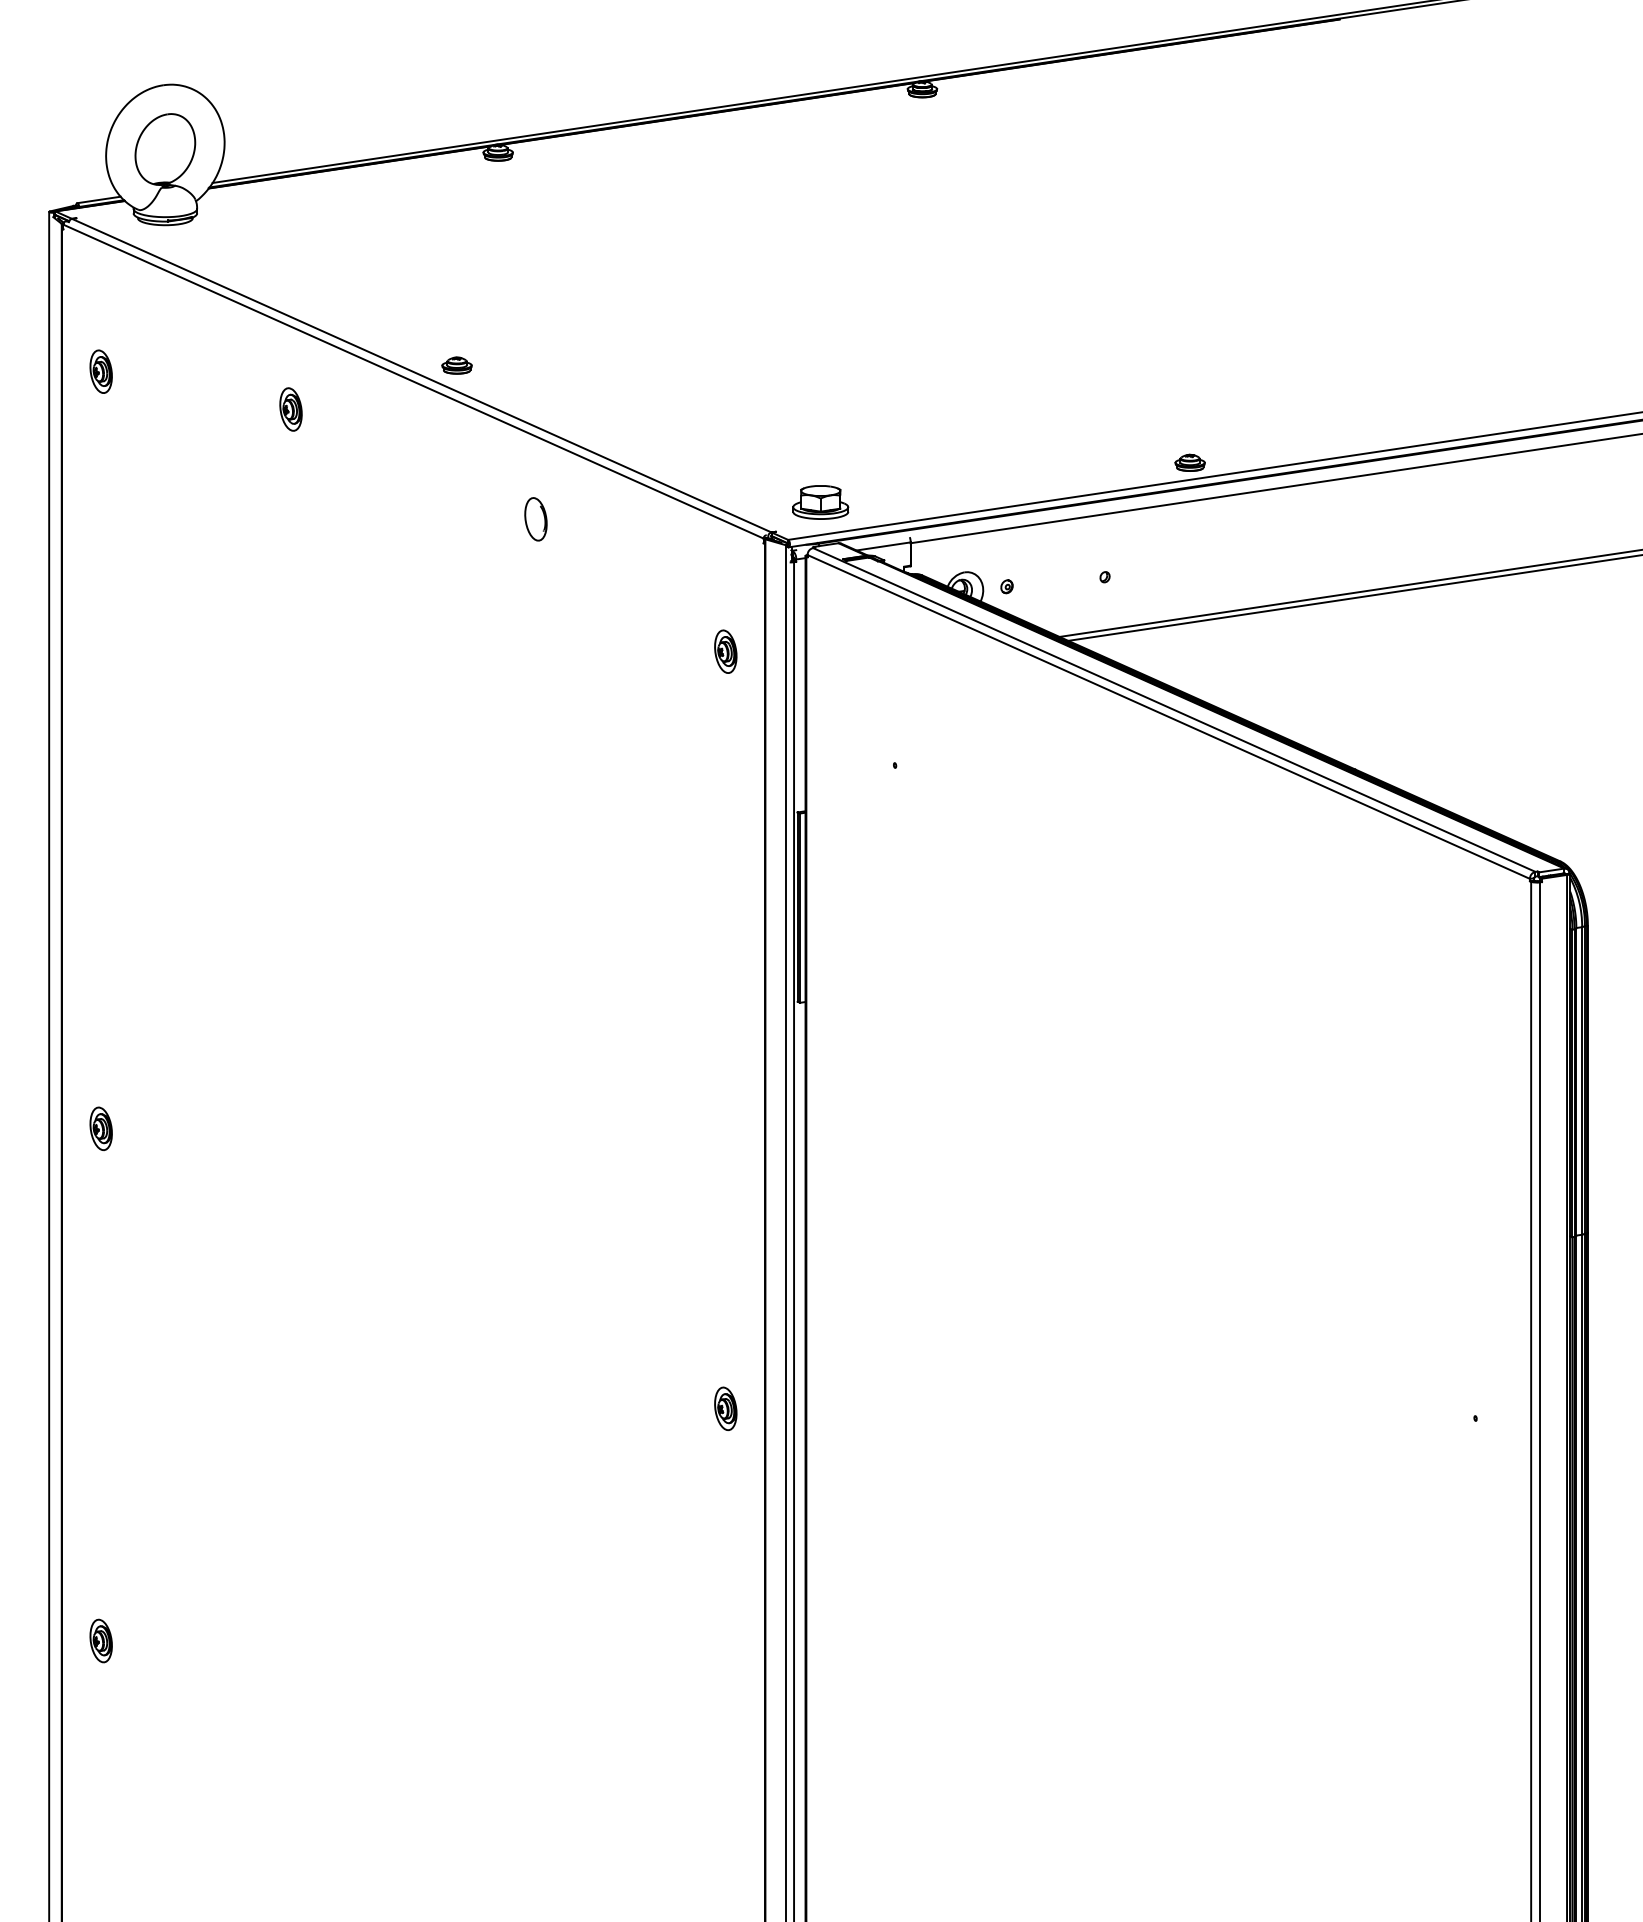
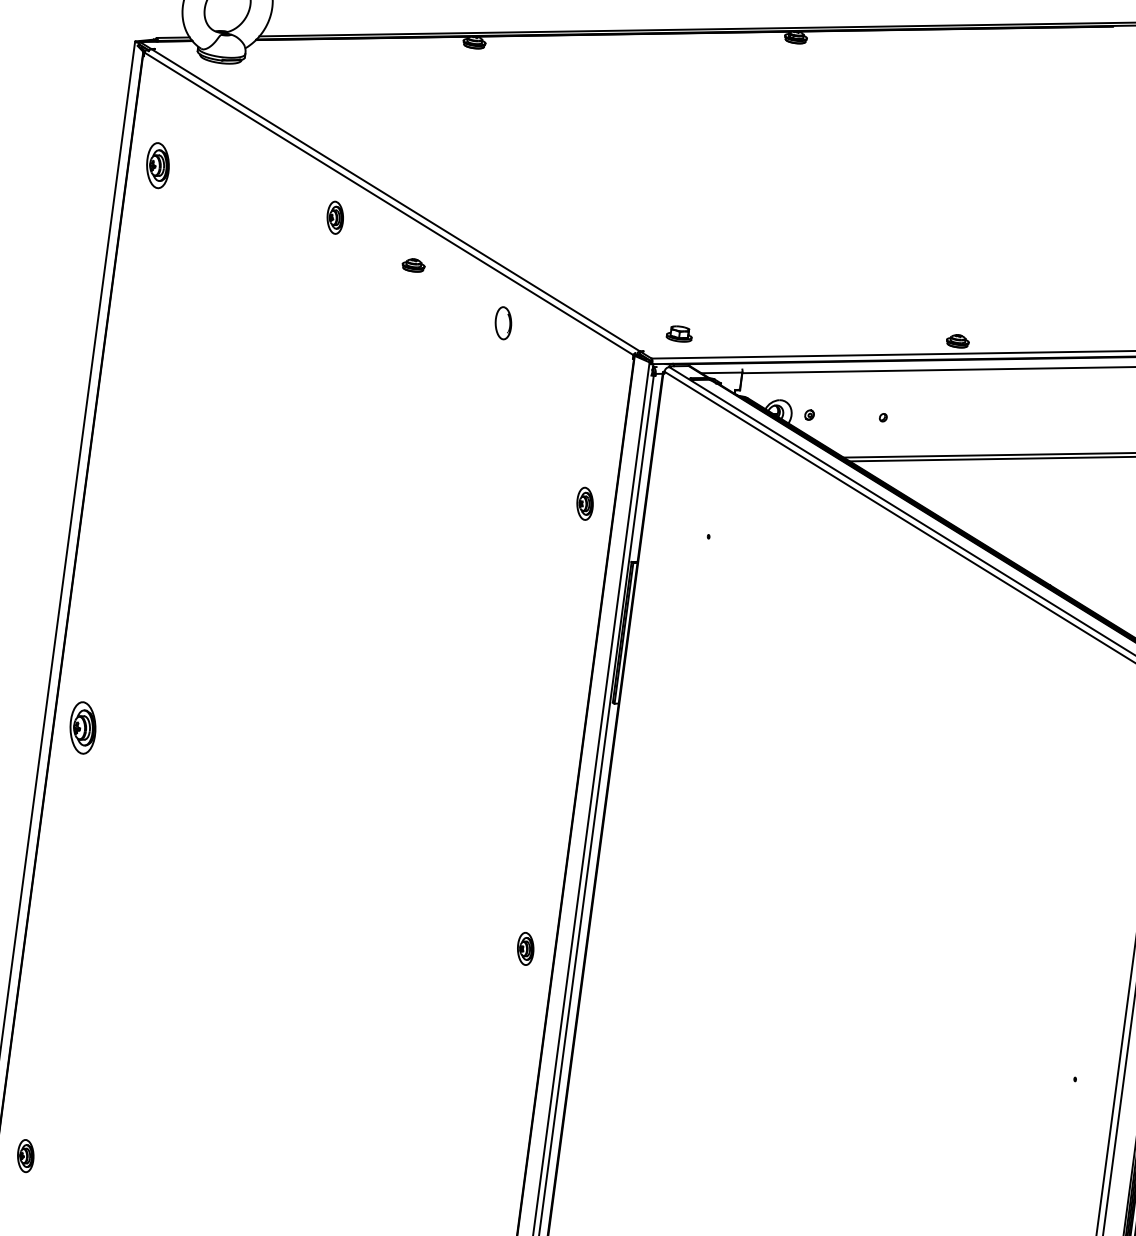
part: (456, 365) -> (413, 265), moved
part: (100, 371) -> (157, 165), size x1.4
part: (290, 409) -> (334, 217), moved
part: (820, 502) -> (679, 333), size x0.6
part: (535, 519) -> (503, 323), moved
part: (725, 651) -> (584, 503), moved
part: (100, 1128) -> (82, 727), size x1.6
part: (725, 1408) -> (525, 948), moved
part: (100, 1640) -> (25, 1155), moved

